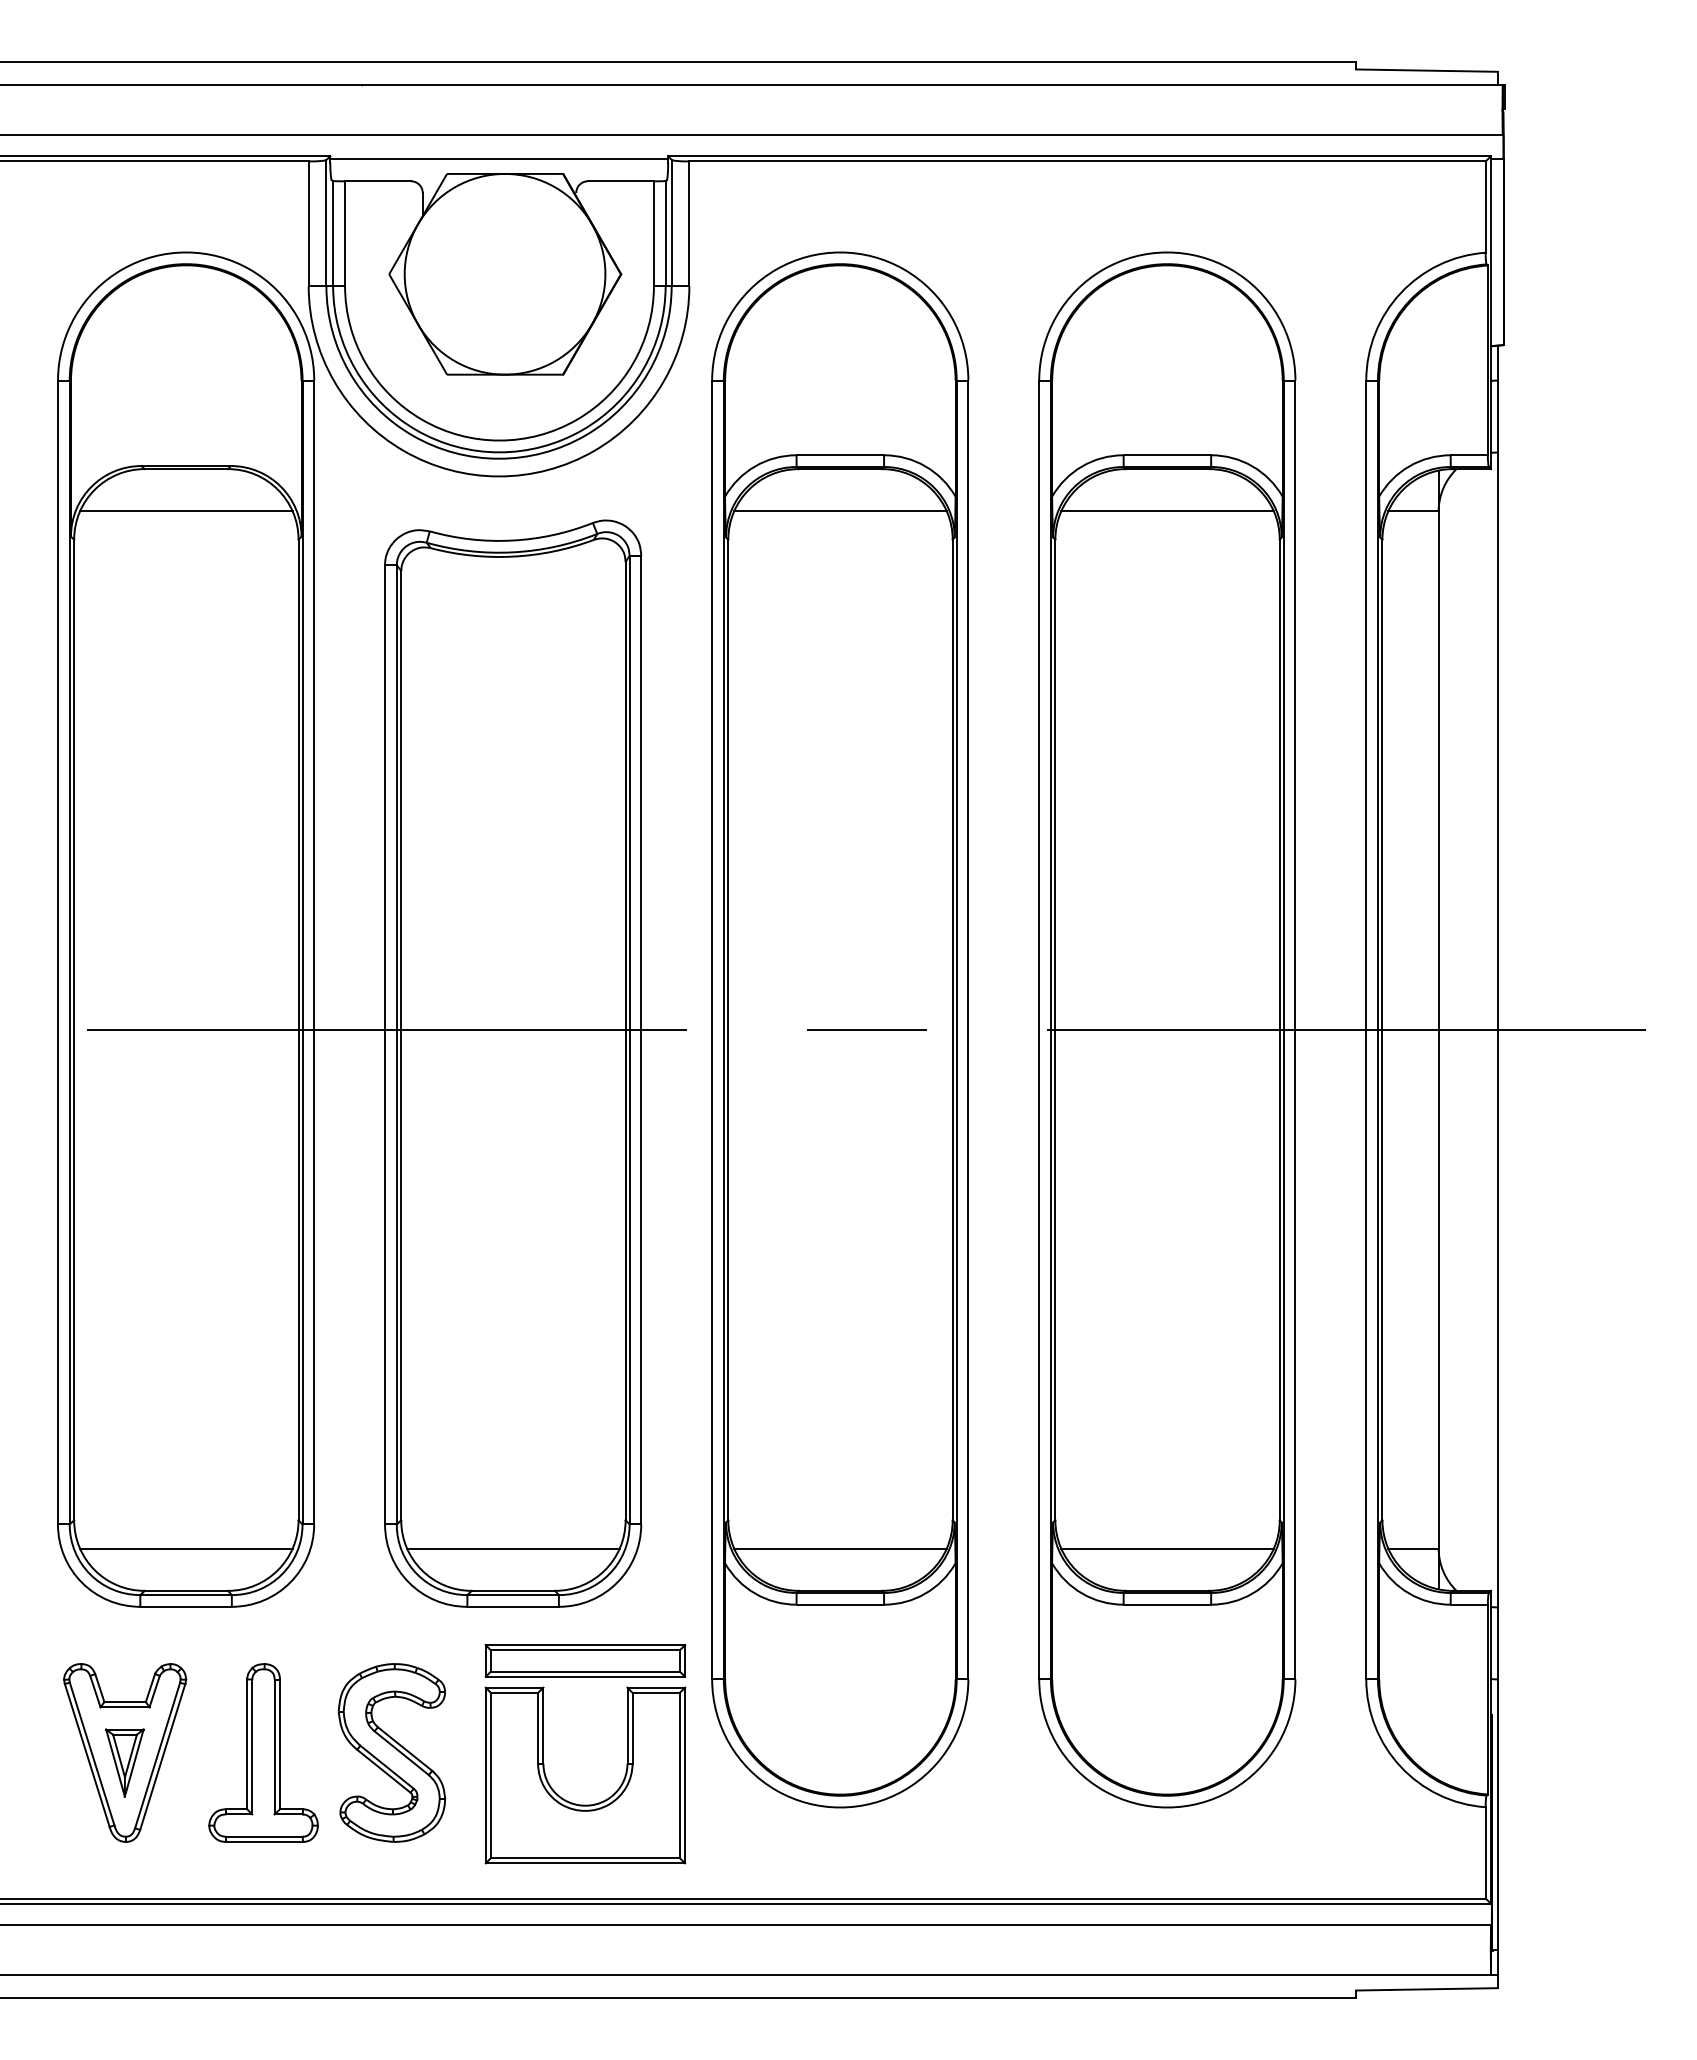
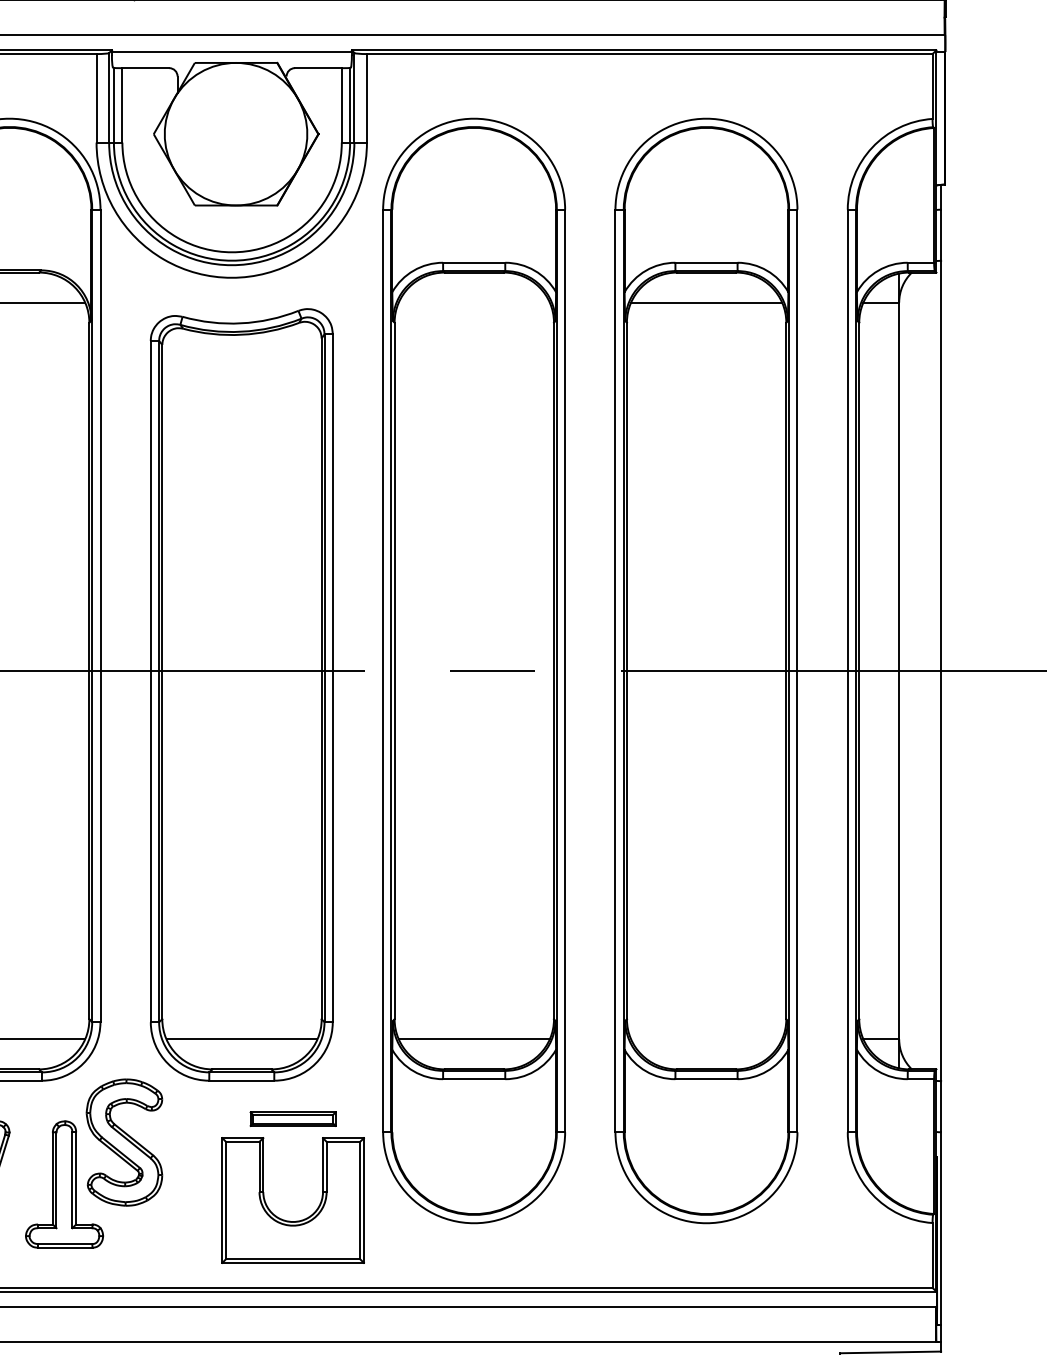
line: (840, 511) -> (474, 302), removed
line: (1167, 1548) -> (706, 1039), removed
part: (585, 1660) -> (293, 1118), size x0.6
part: (391, 1752) -> (124, 1142), moved

